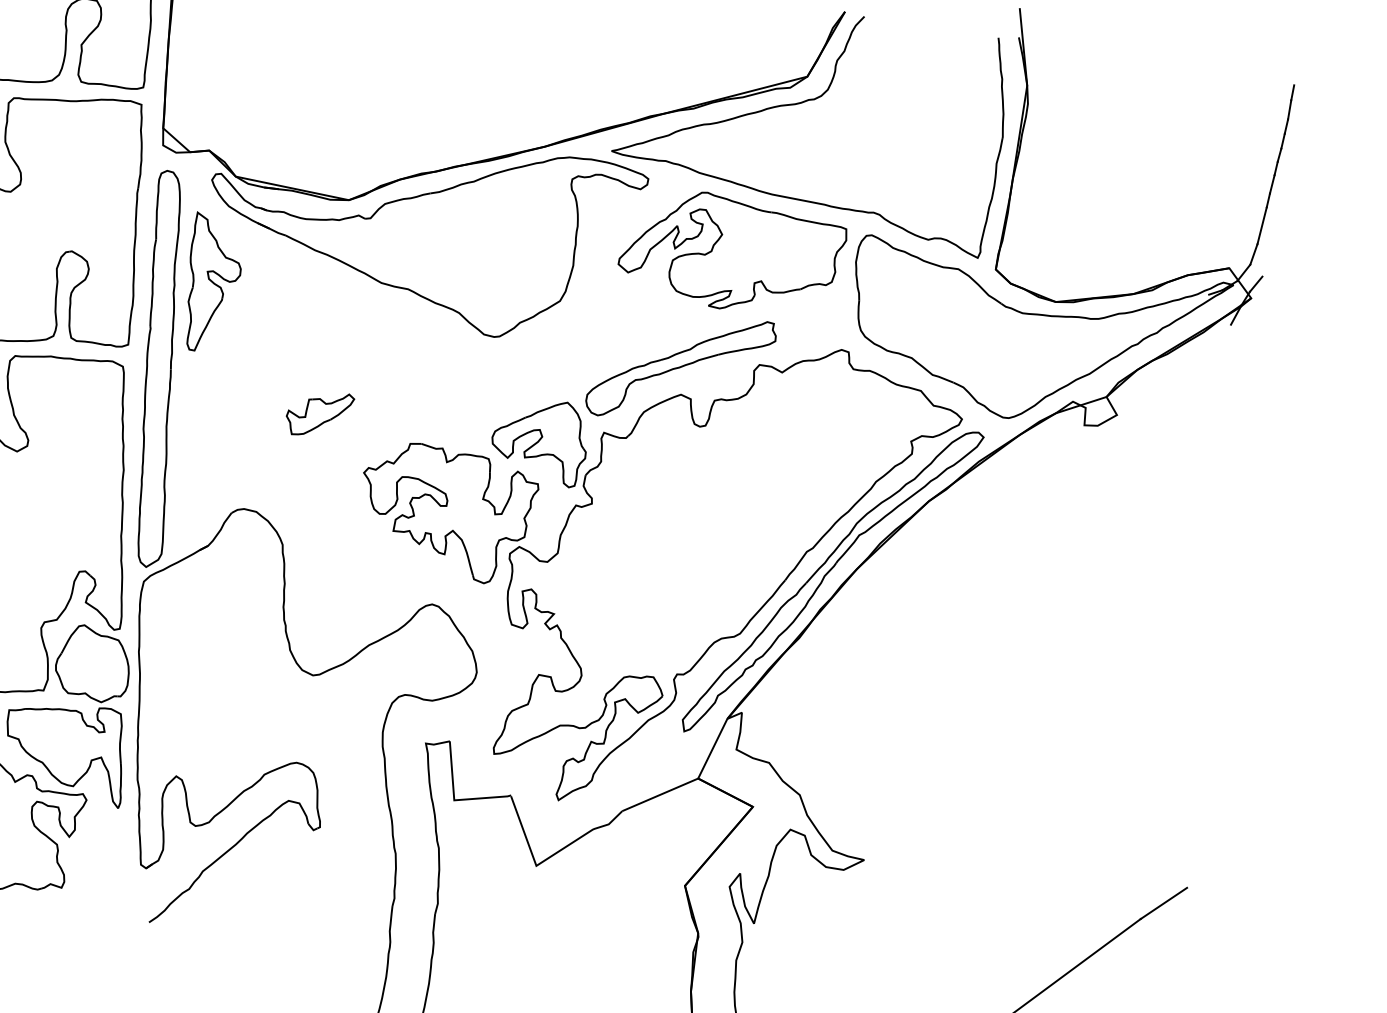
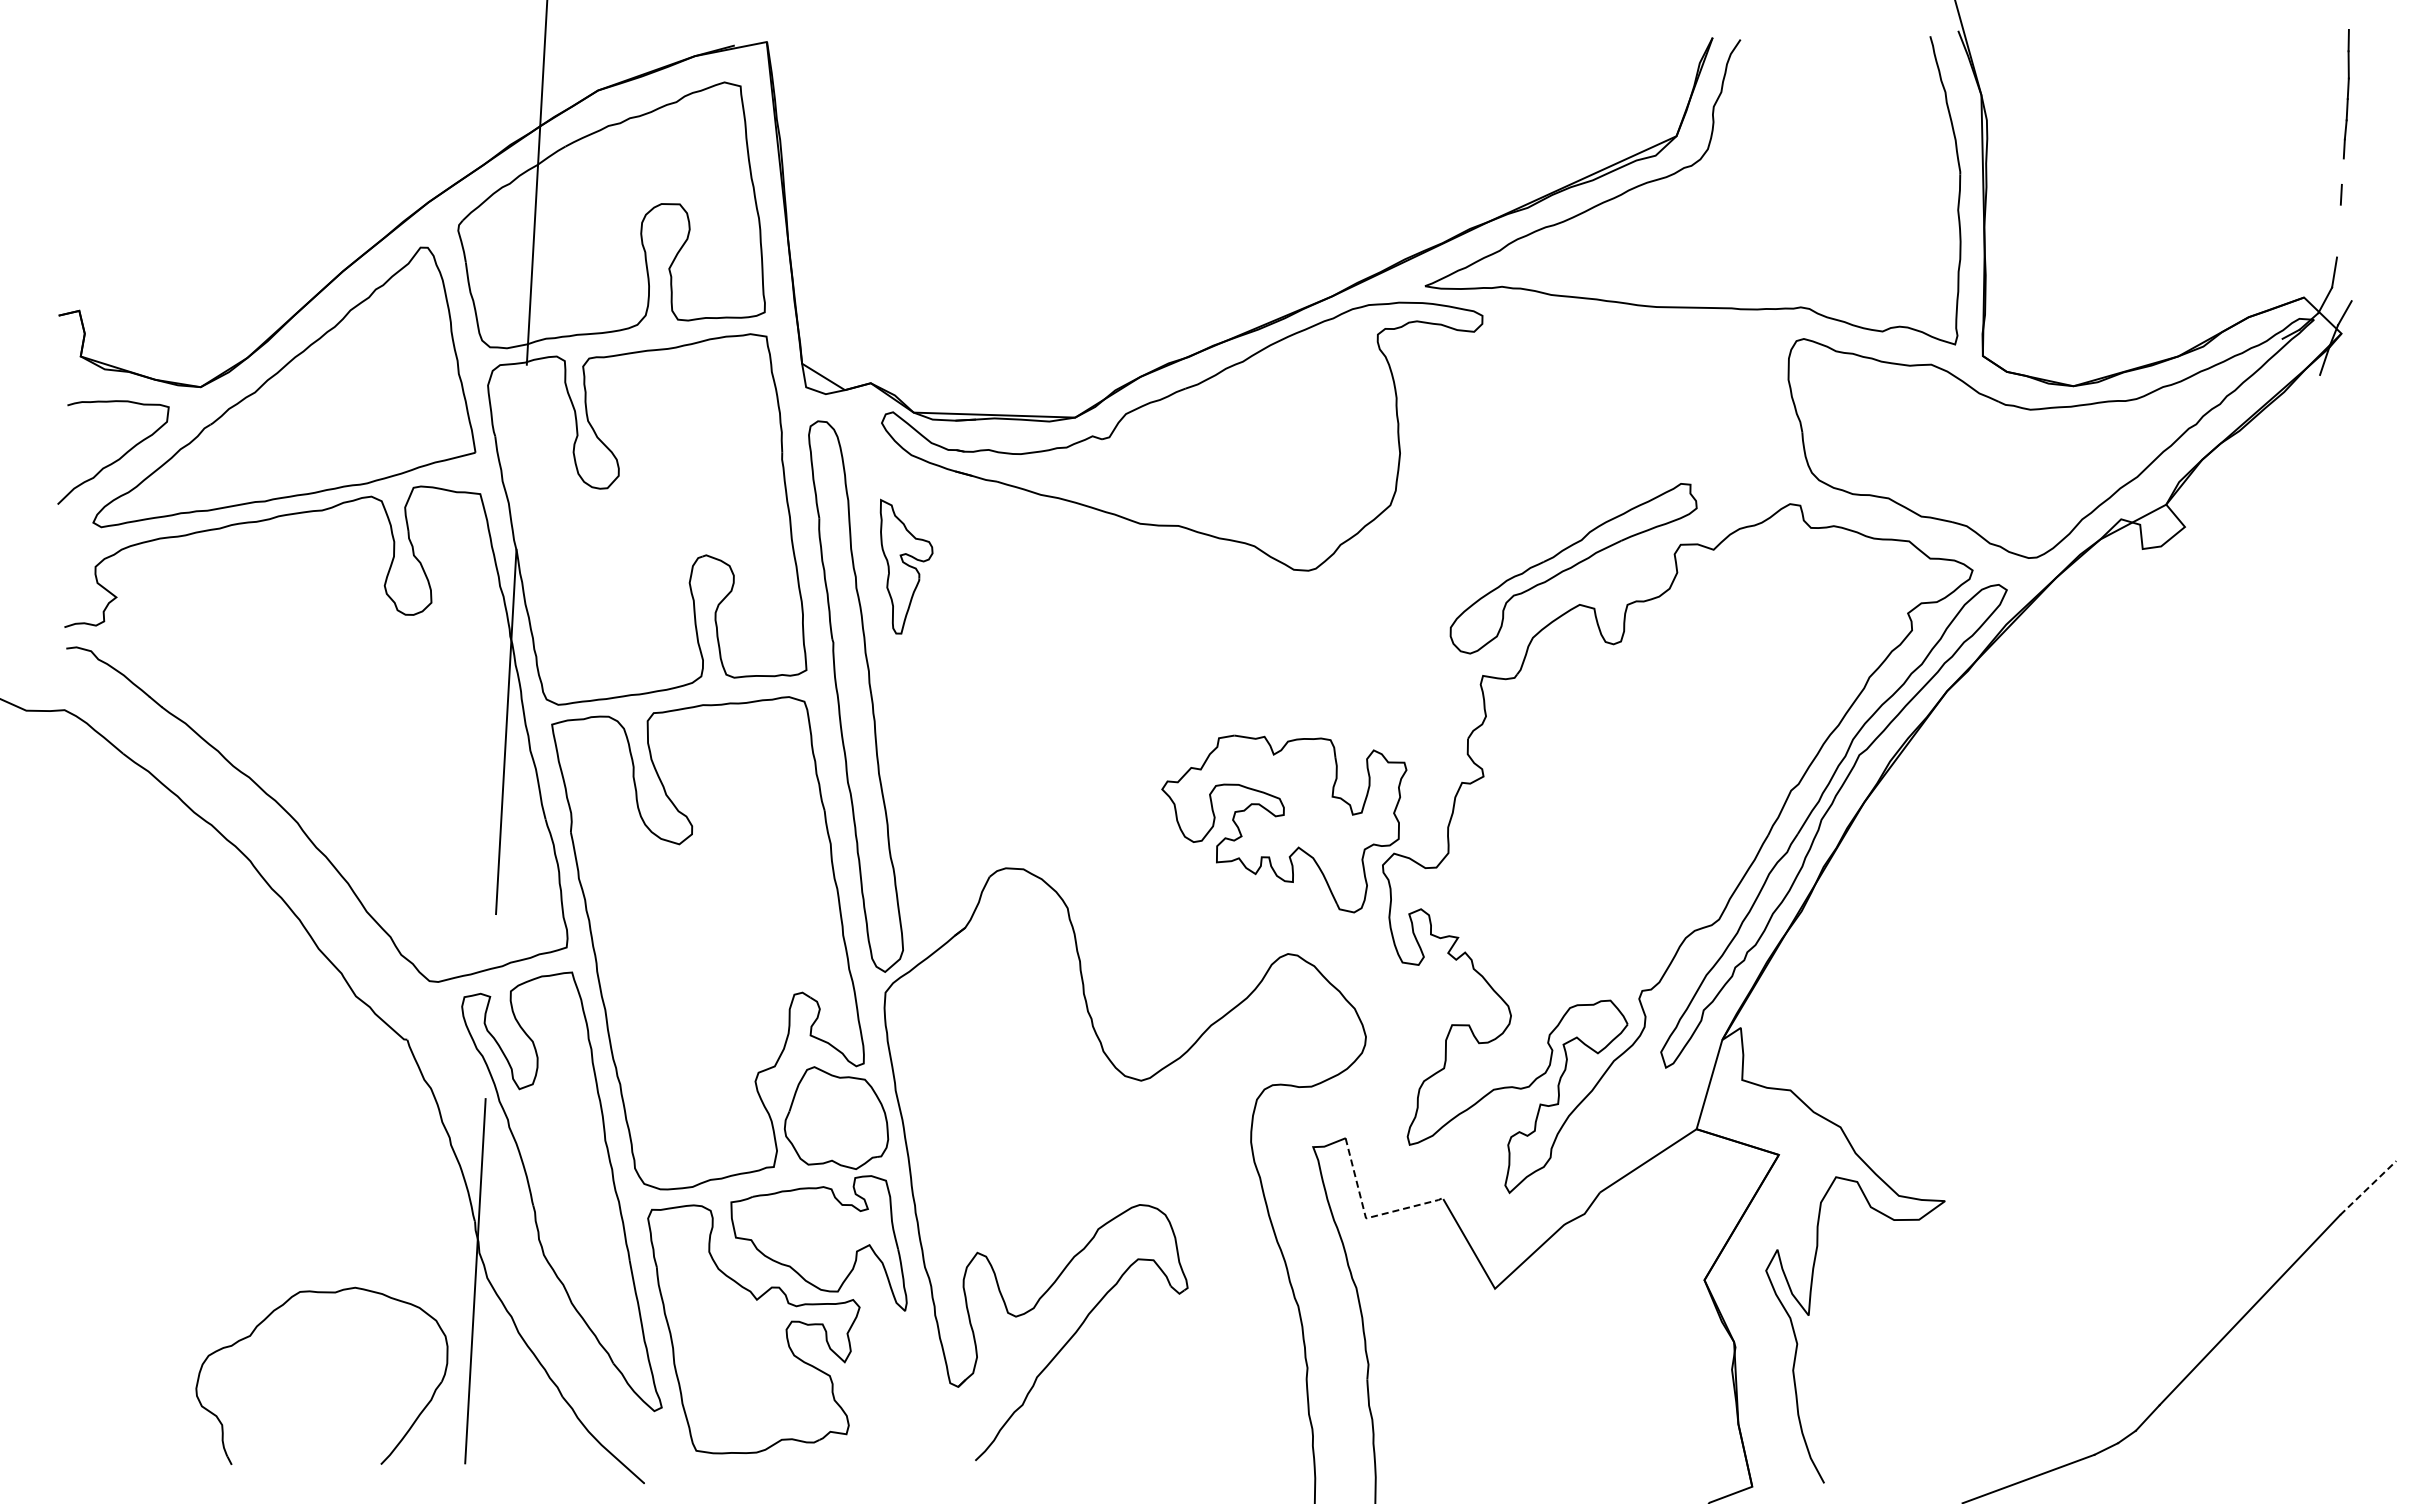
line: (1272, 184) -> (2342, 171), removed
line: (1261, 225) -> (2338, 230), removed
part: (731, 253) -> (1615, 398), removed
part: (211, 284) -> (906, 566), size x0.7
part: (319, 414) -> (1086, 719), removed
part: (539, 440) -> (1396, 701), removed
line: (454, 800) -> (1366, 1218), solid -> dashed
line: (1164, 903) -> (2368, 1188), solid -> dashed

